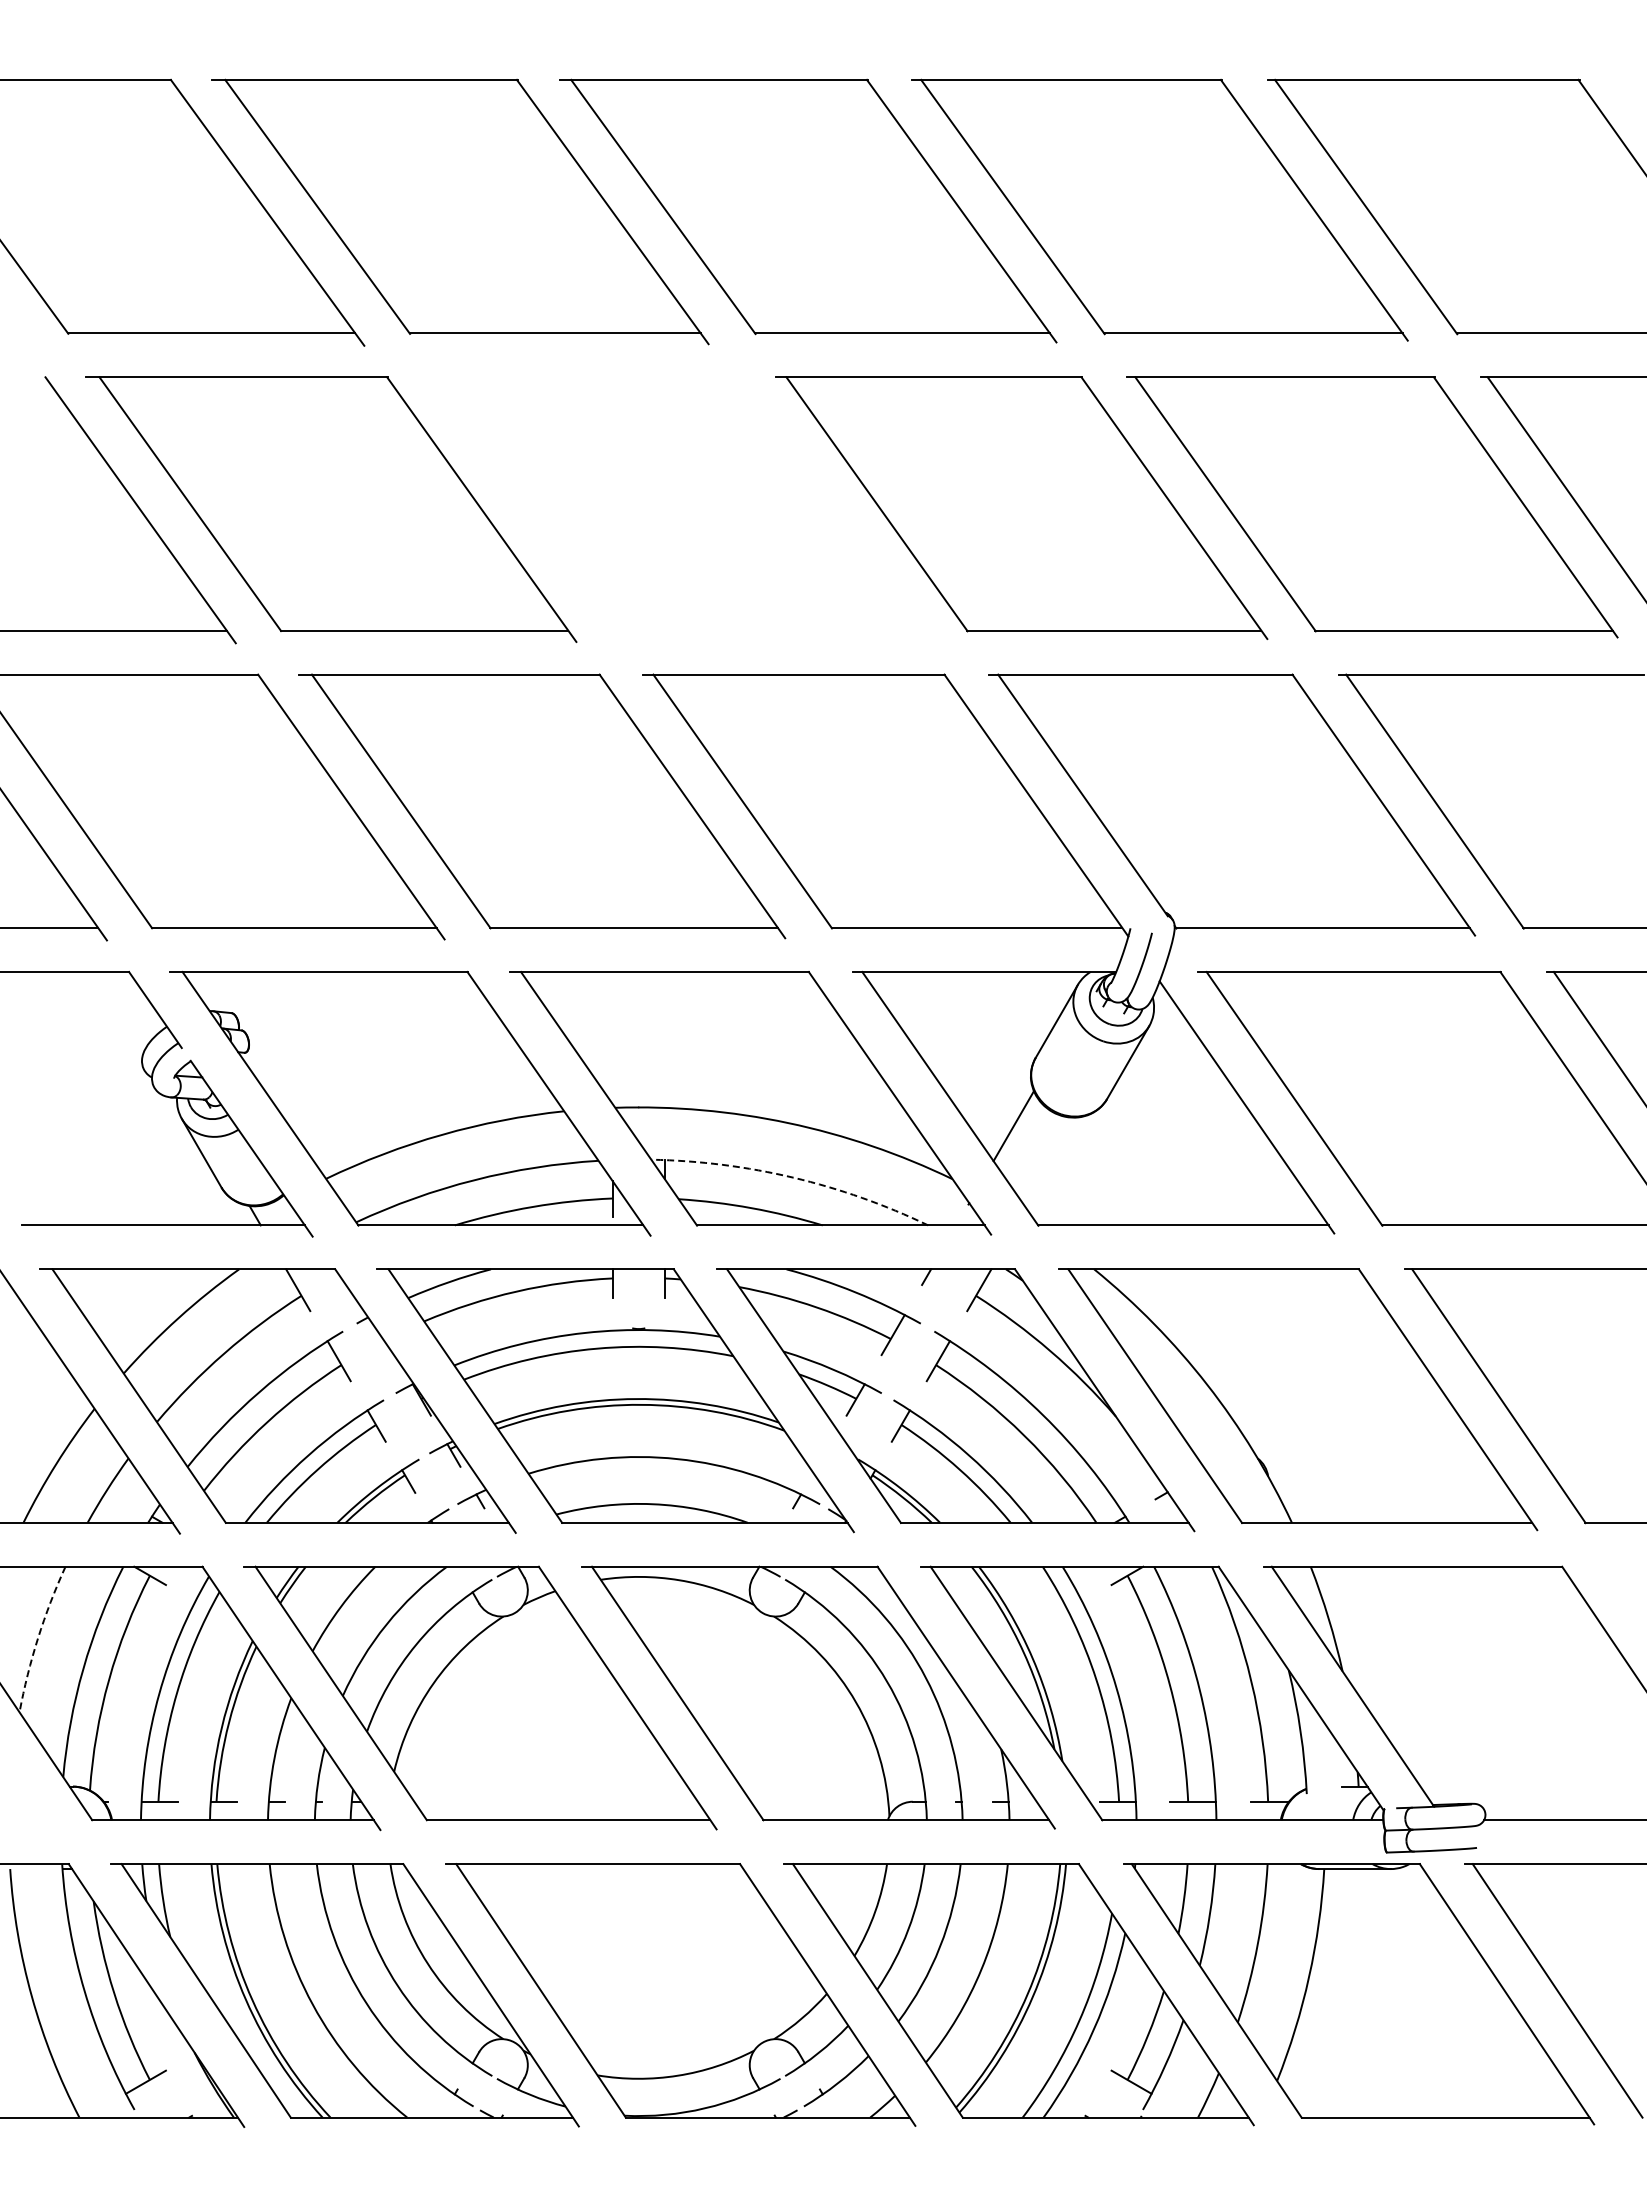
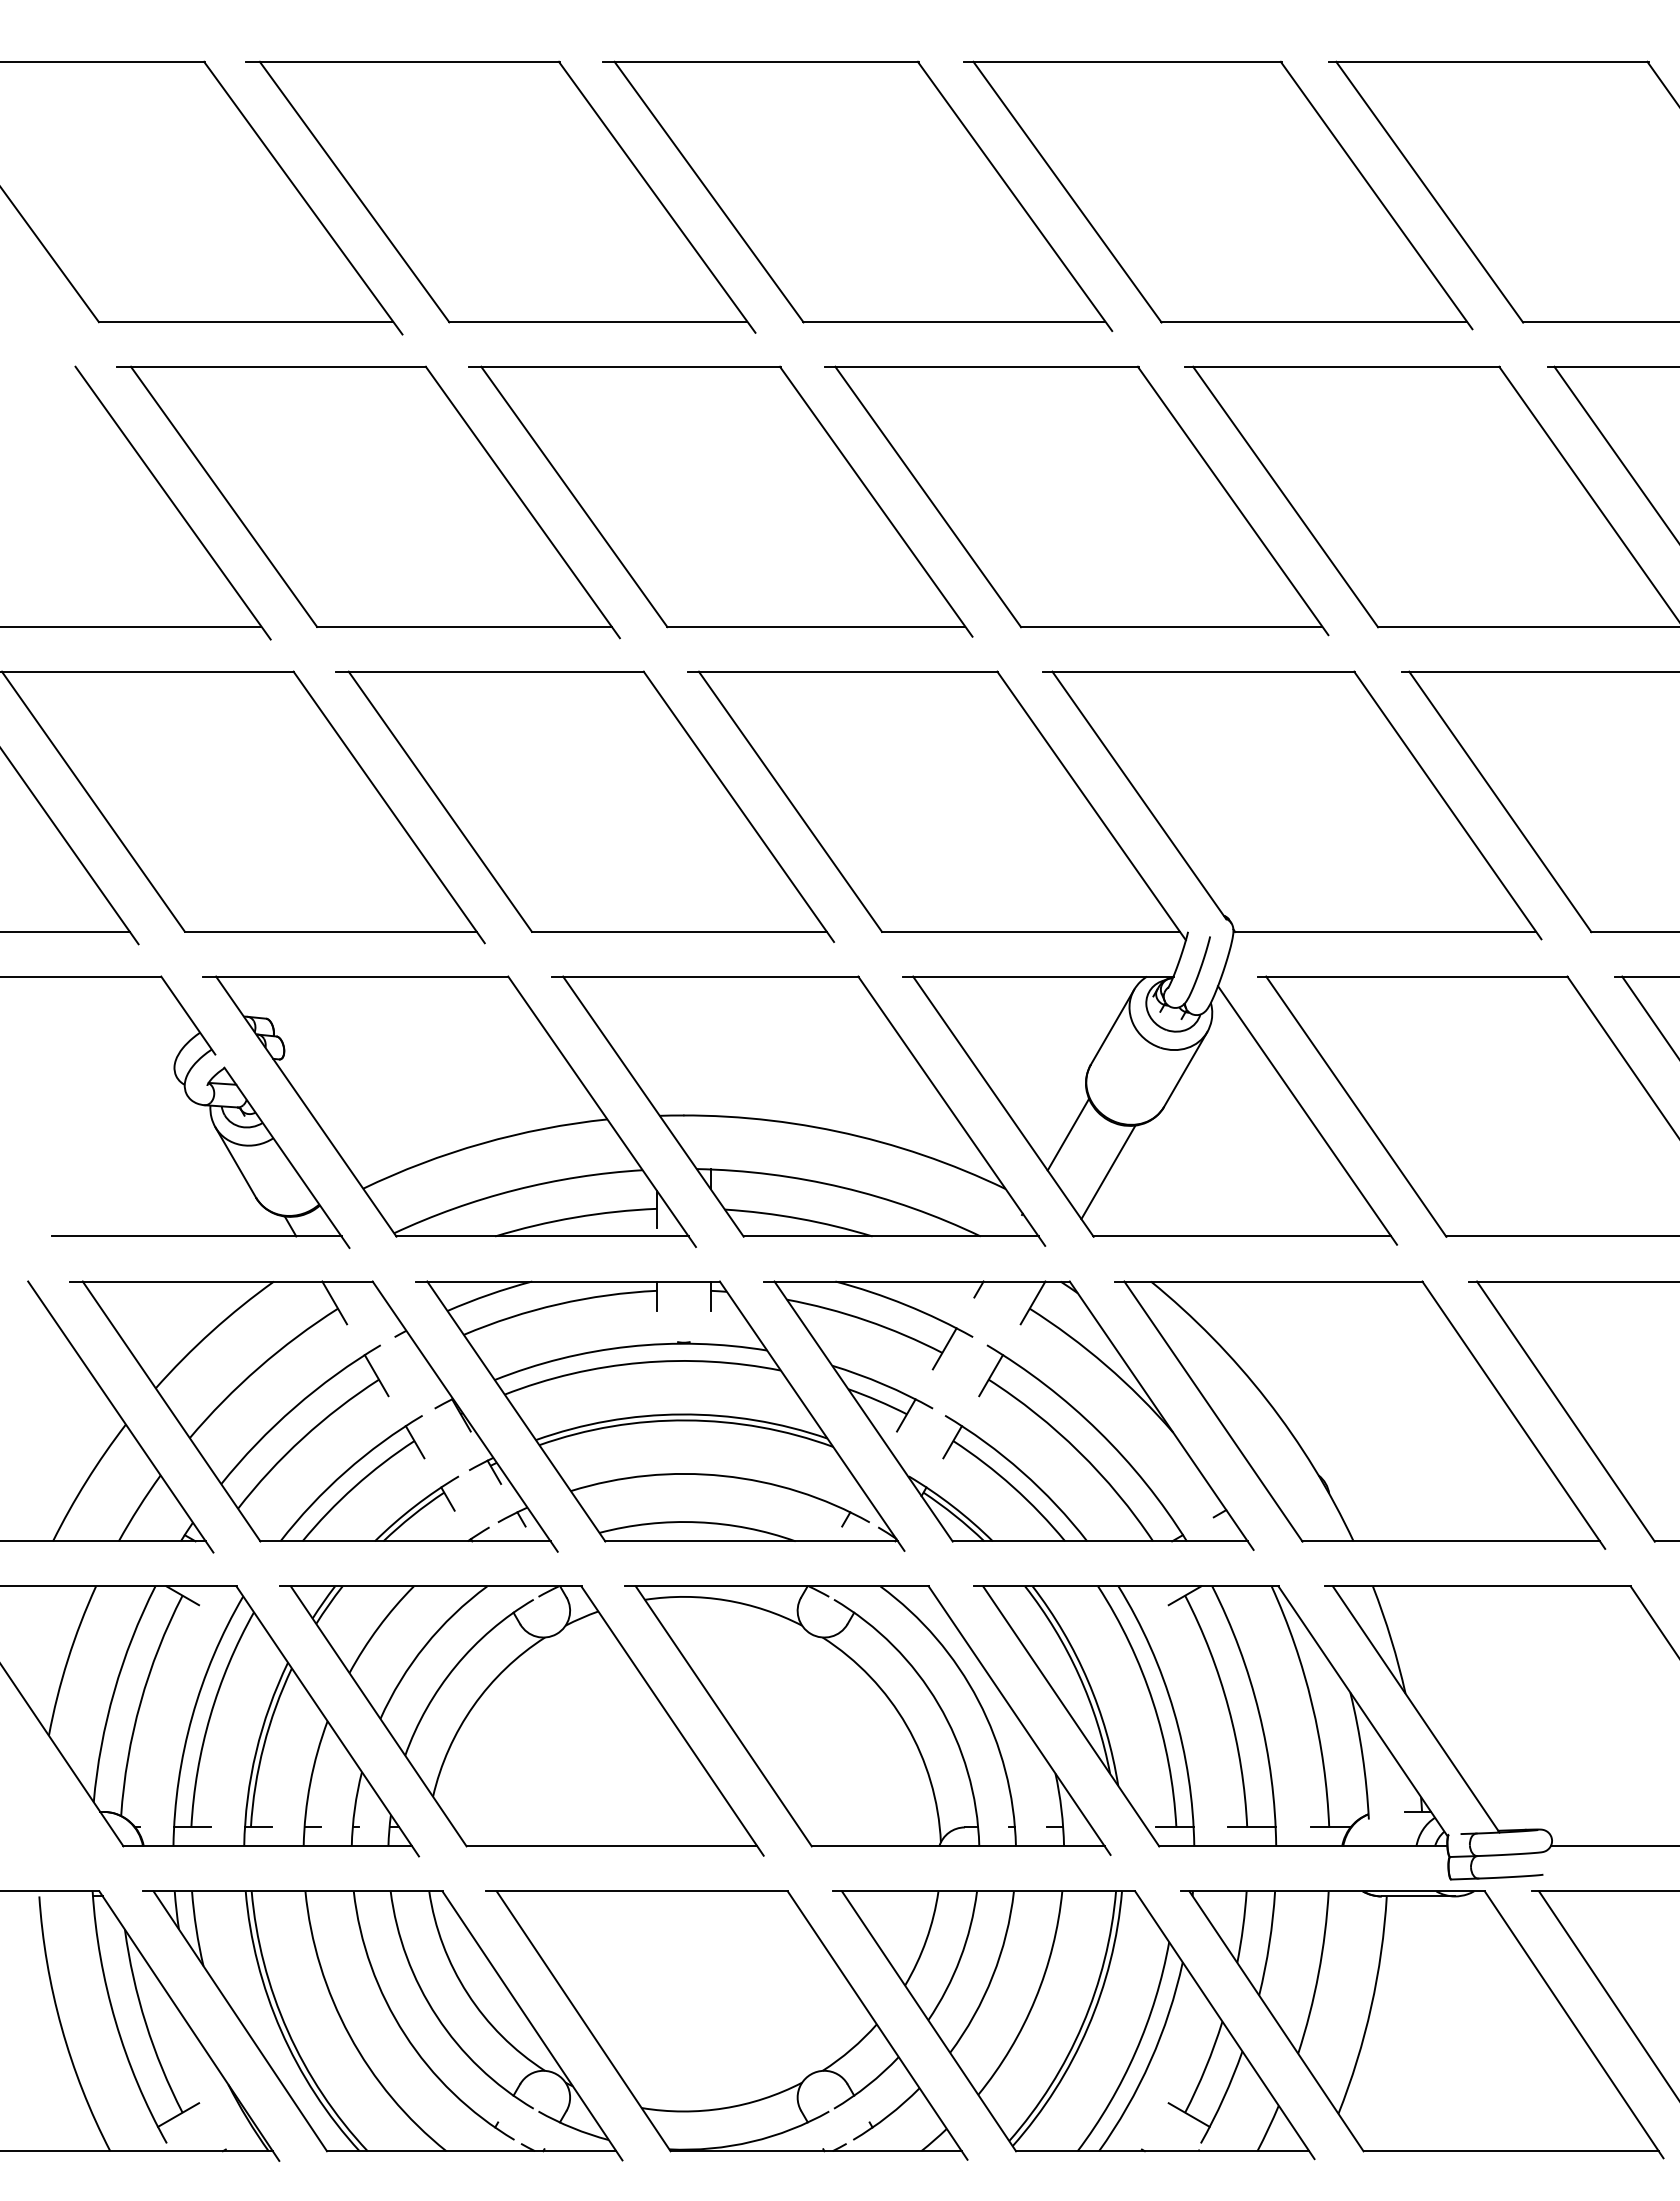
part: (674, 508) -> (720, 501), added
line: (1052, 1162) -> (1108, 1171), added
arc: (793, 1177) -> (842, 1187), dashed -> solid
arc: (38, 1638) -> (68, 1660), dashed -> solid

